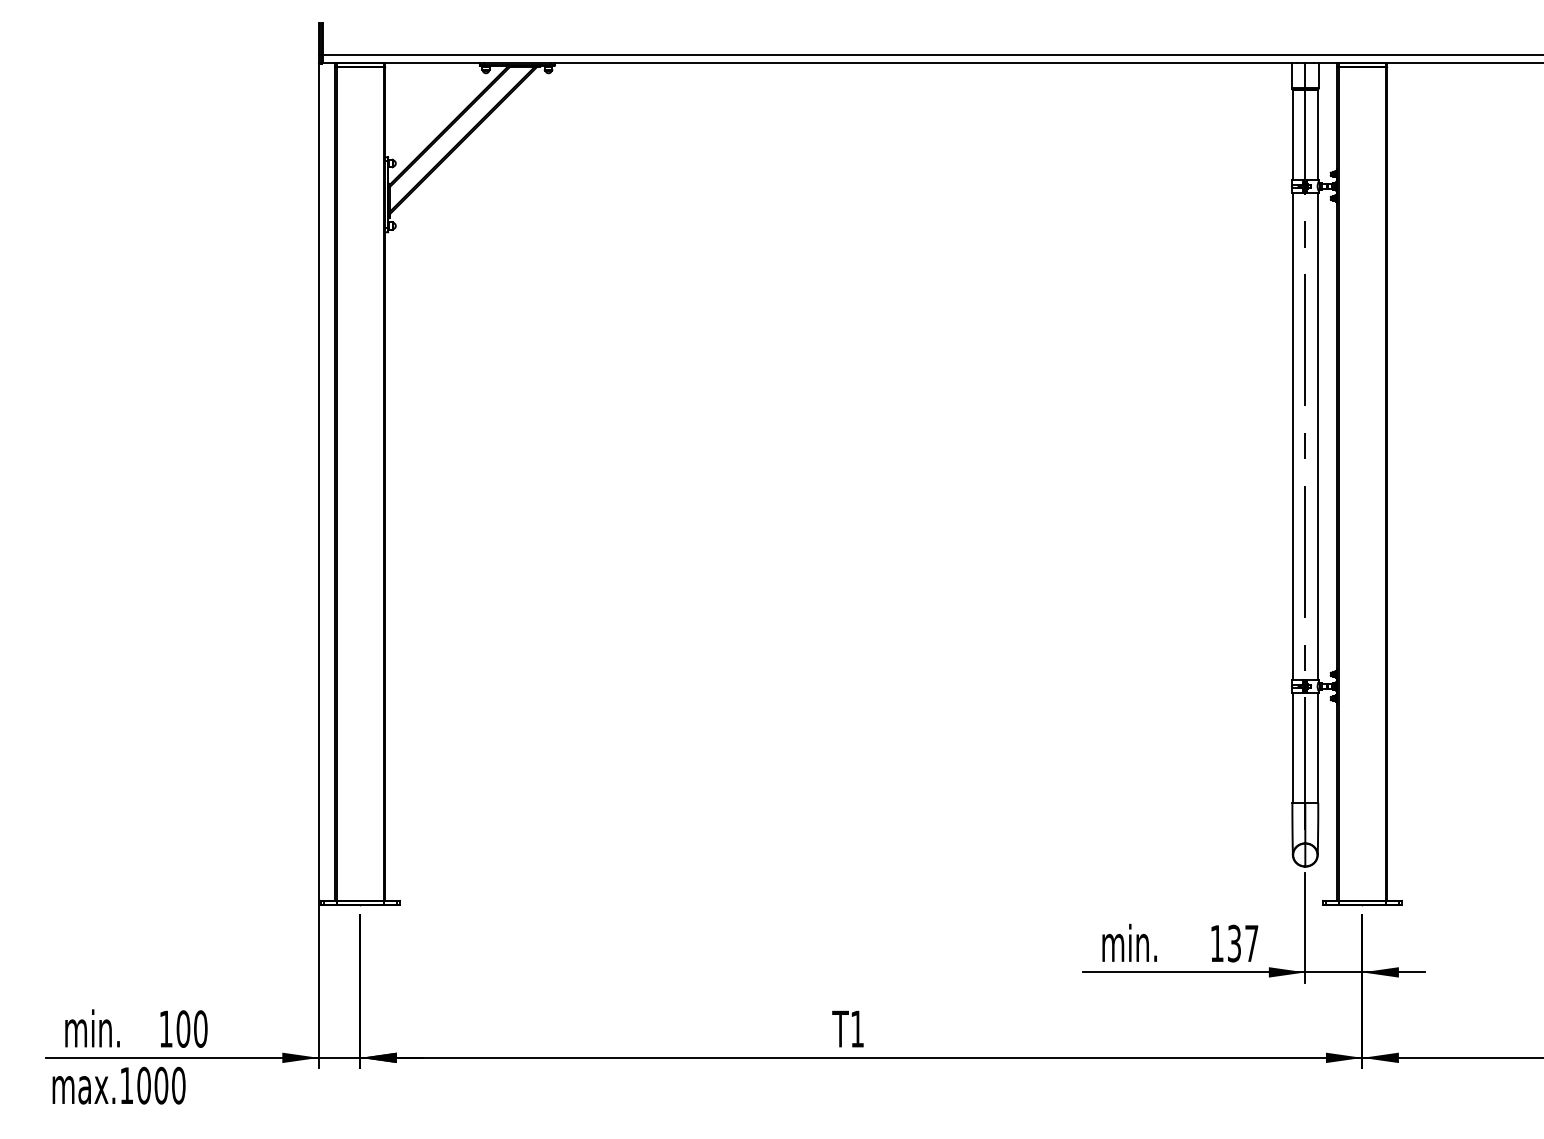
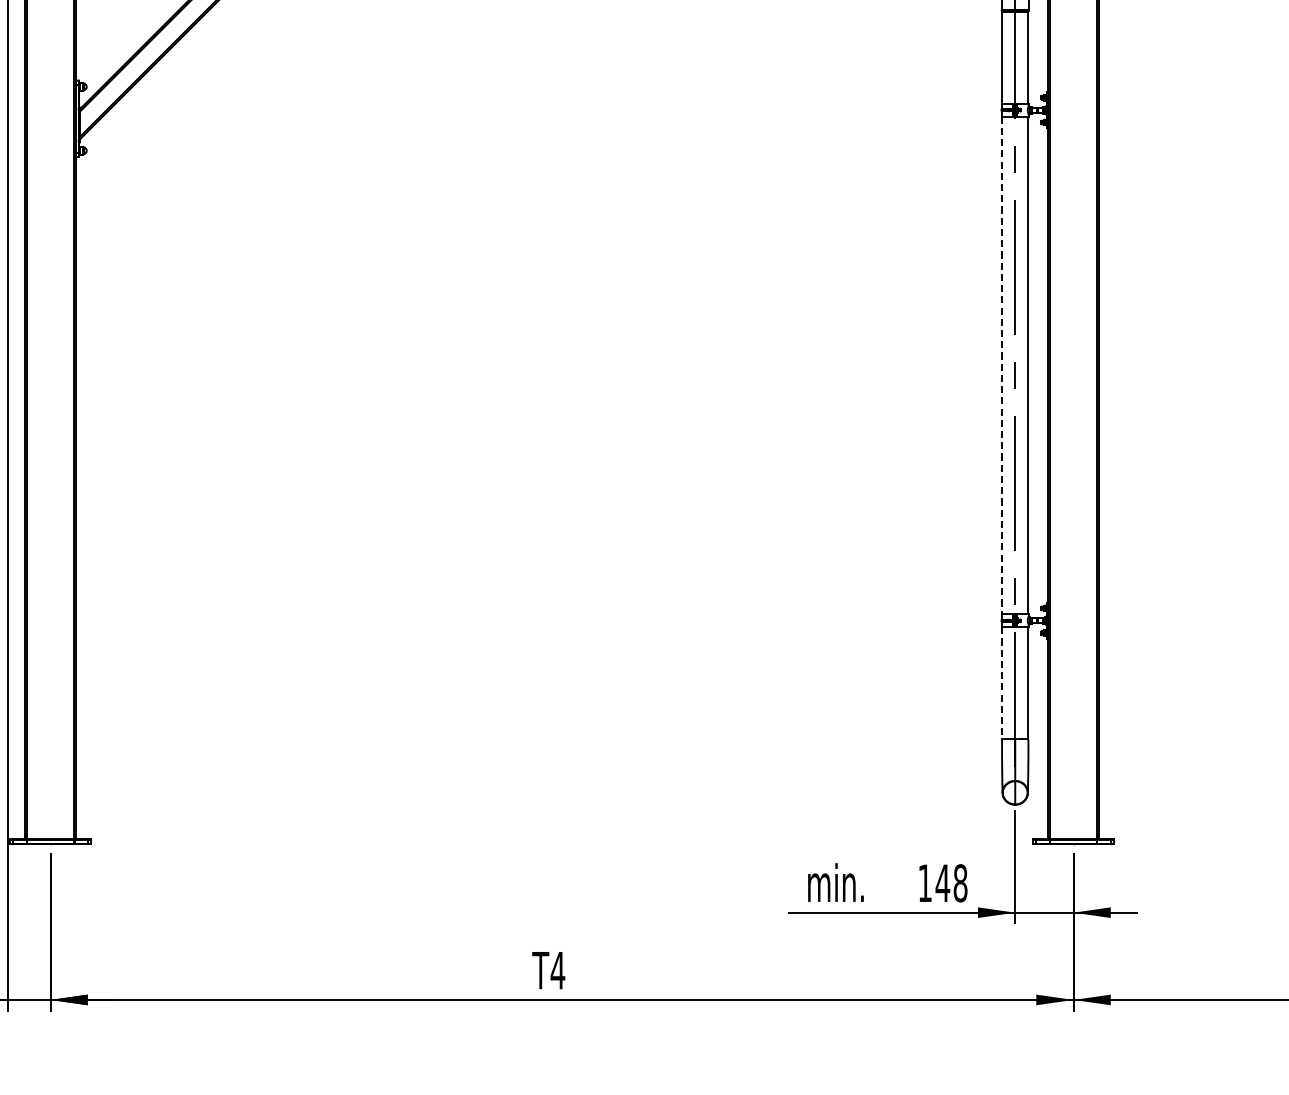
line: (1292, 436) -> (1002, 365), solid -> dashed
line: (1292, 747) -> (1002, 683), solid -> dashed
text: (1242, 943) -> (951, 883), 137 -> 148
text: (857, 1028) -> (558, 969), T1 -> T4

